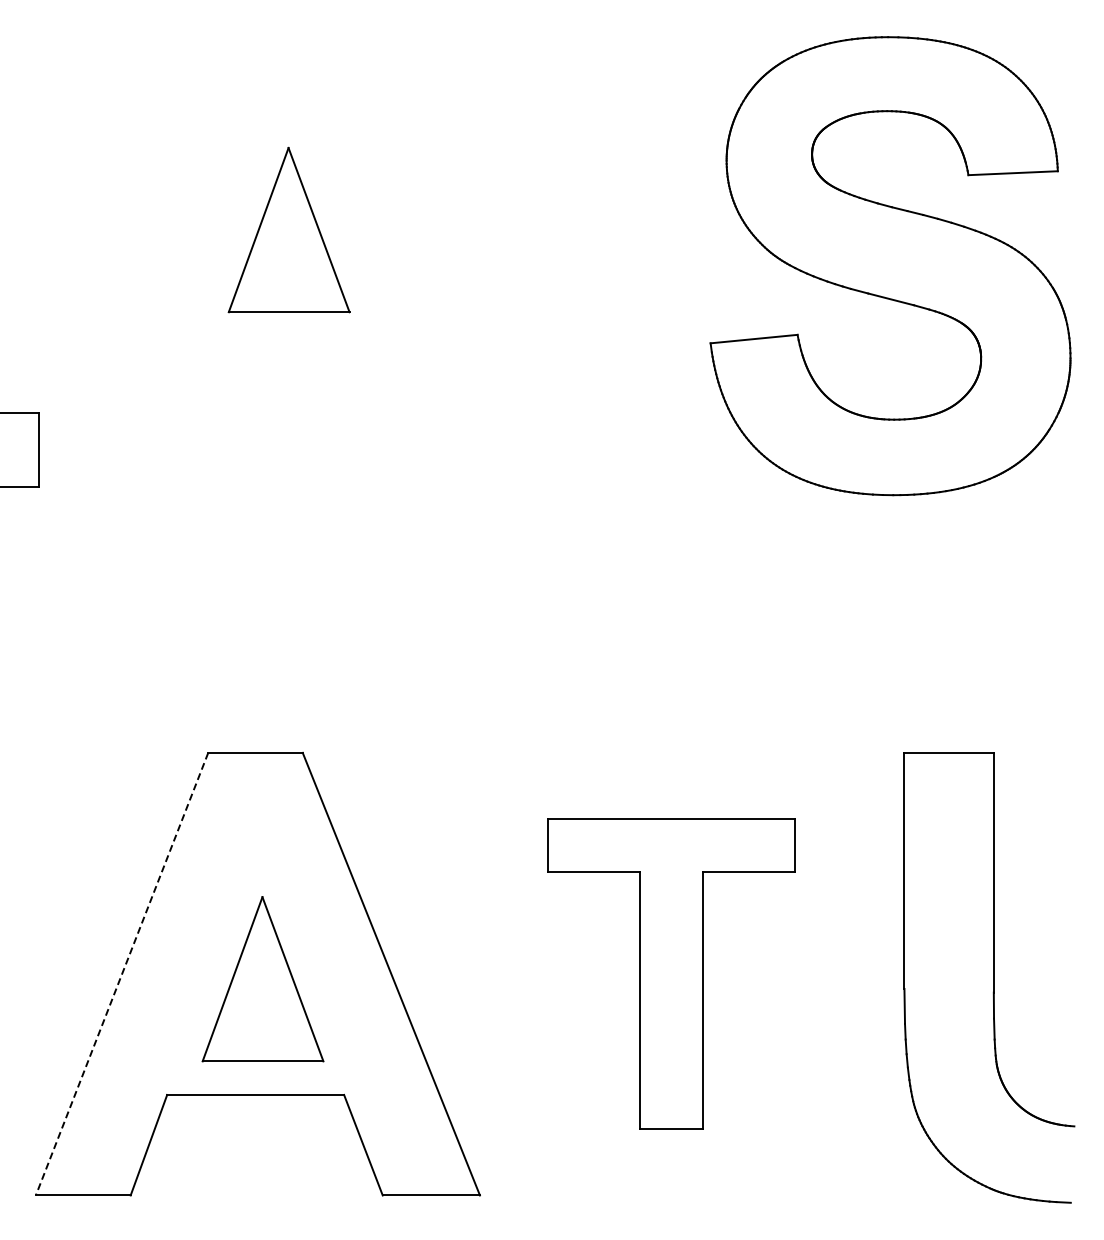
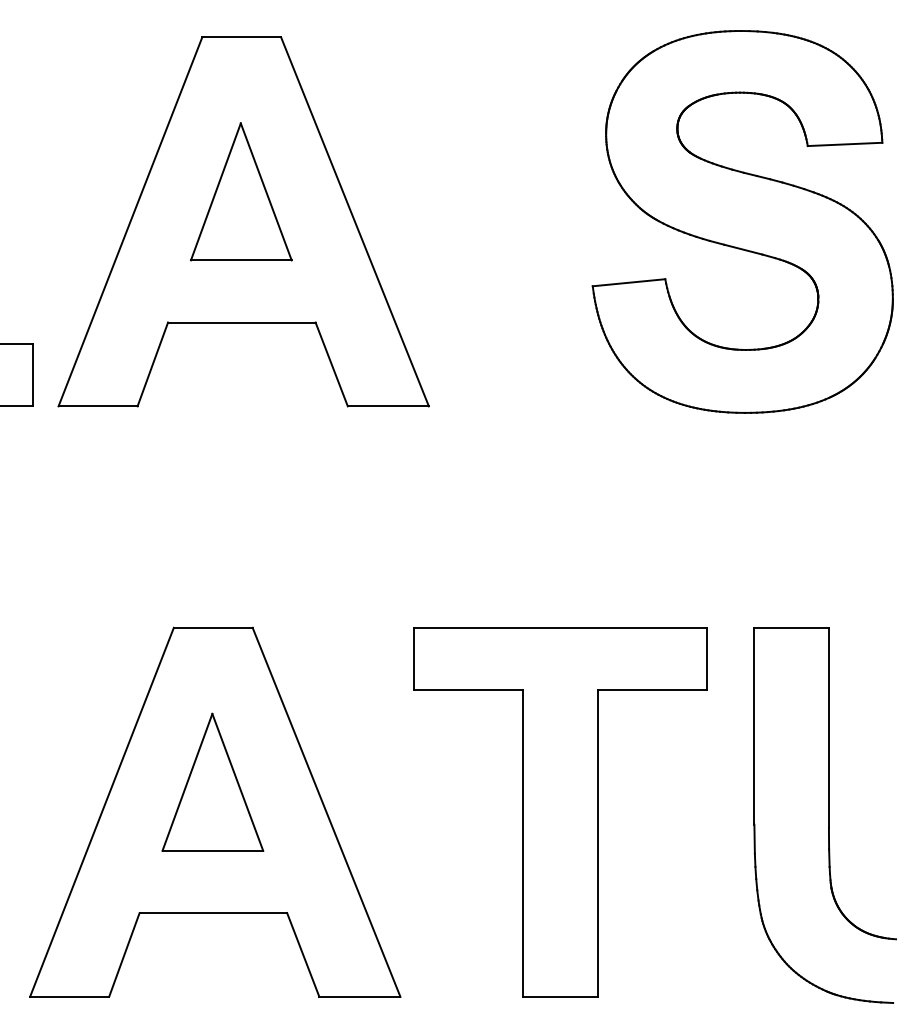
part: (292, 265) -> (244, 221), added
part: (671, 973) -> (560, 811), size x1.43
line: (121, 974) -> (101, 812), dashed -> solid
part: (262, 979) -> (212, 782), moved

